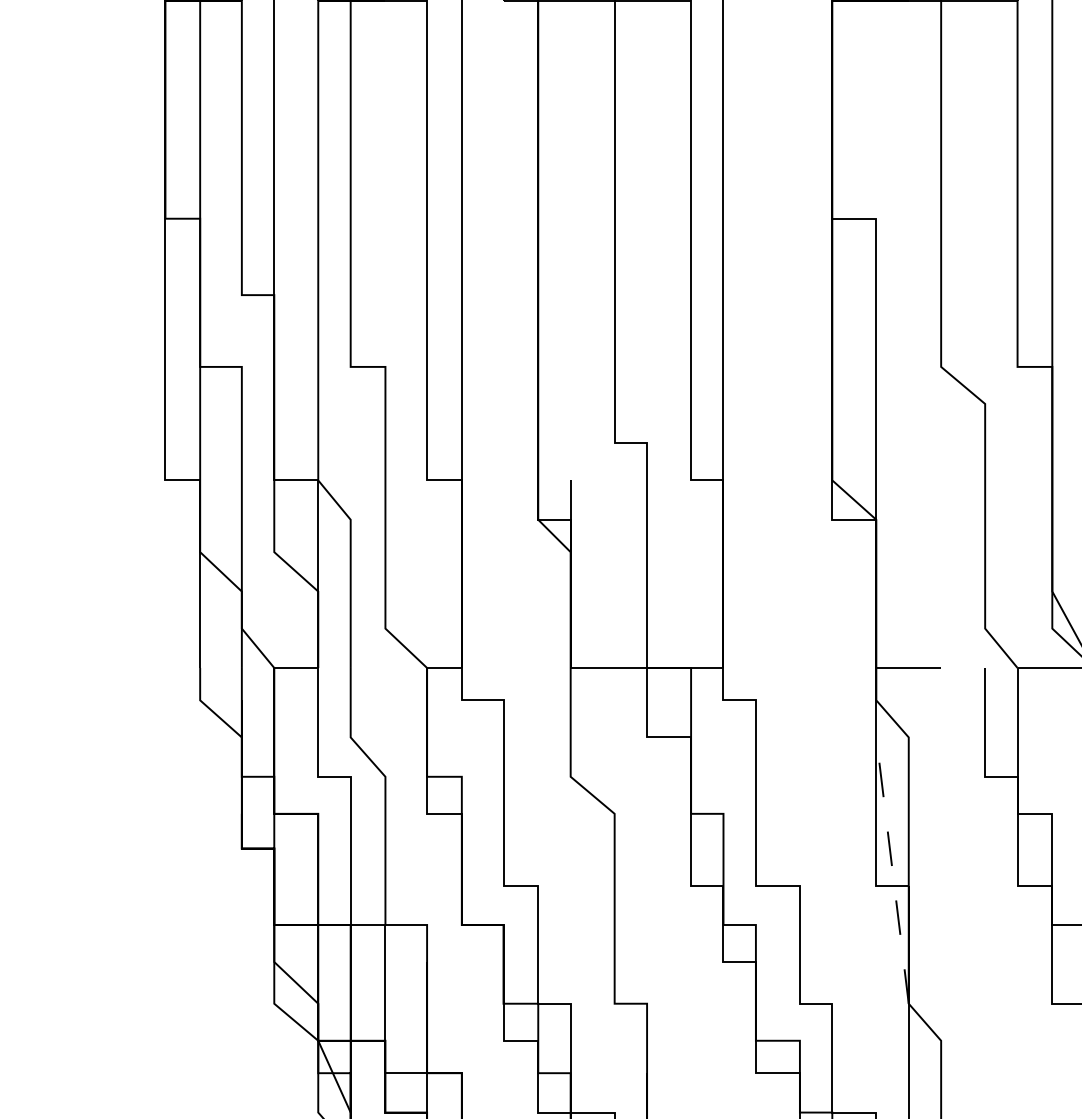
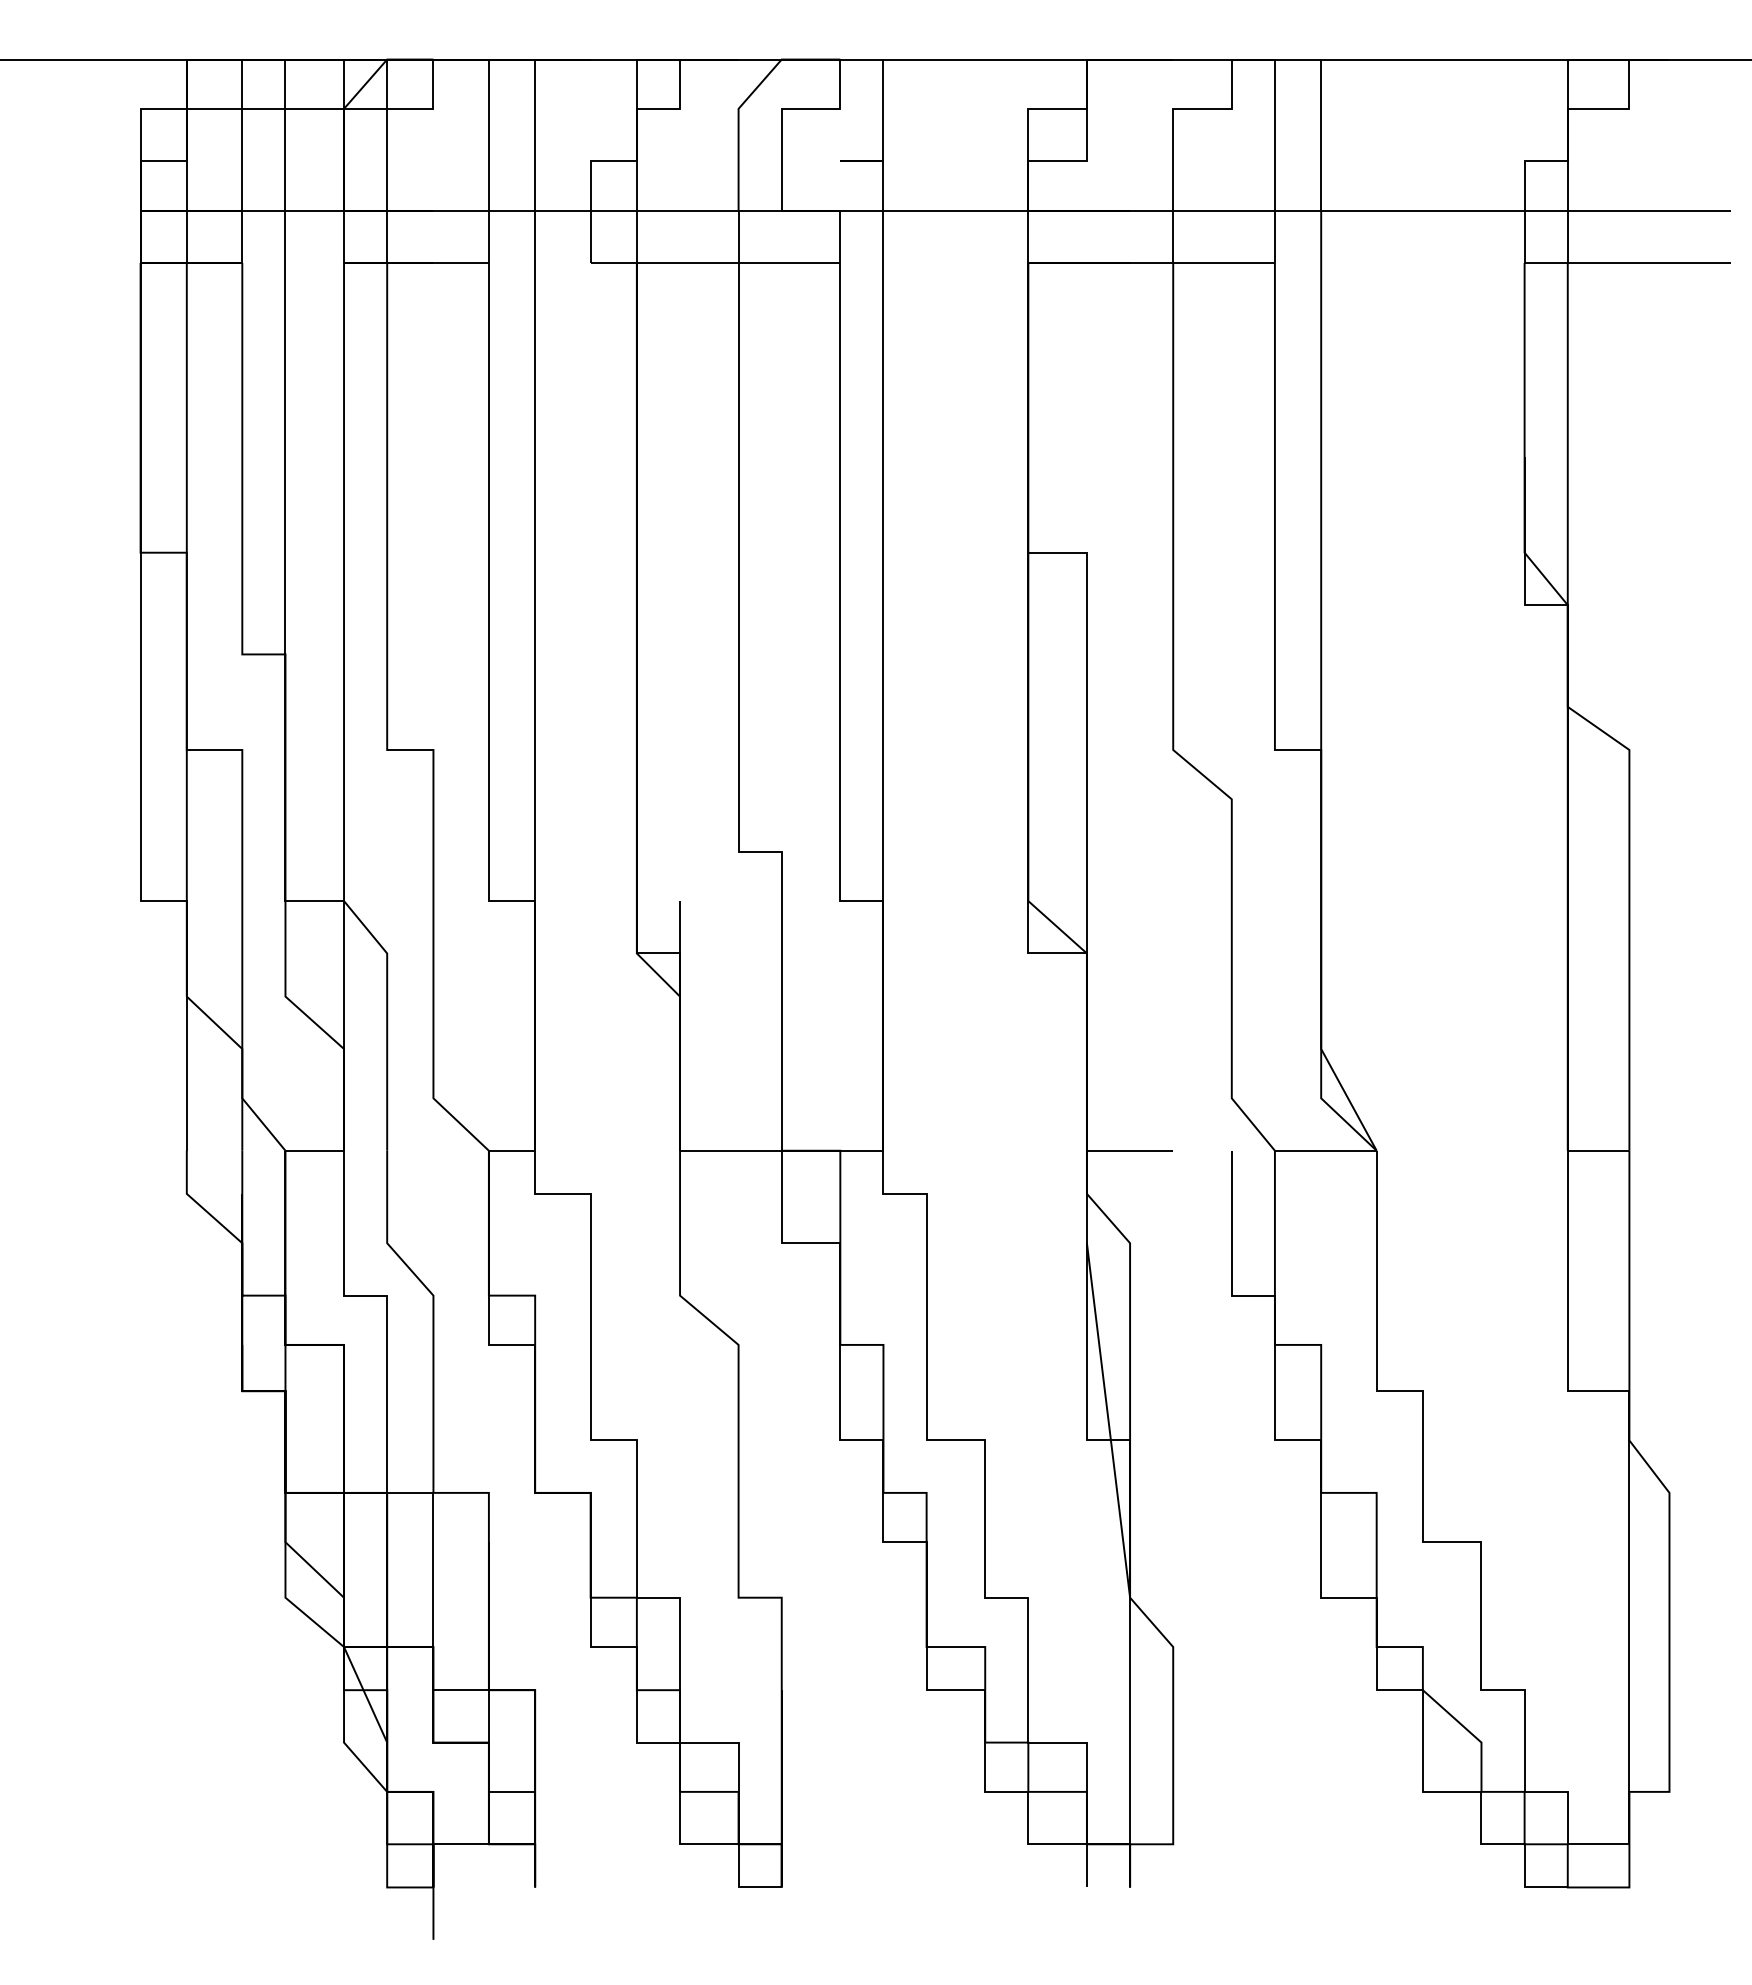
line: (892, 870) -> (1108, 1420), dashed -> solid

